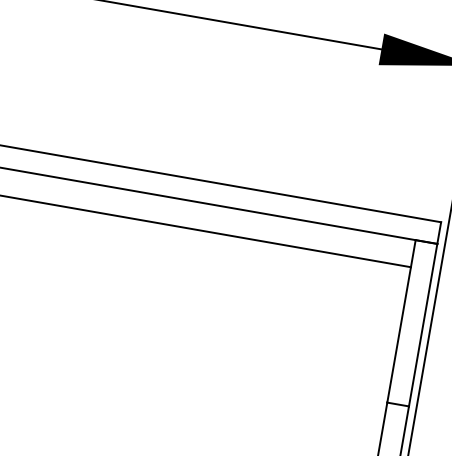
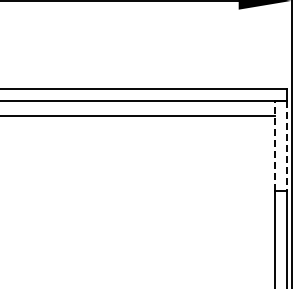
line: (402, 320) -> (275, 145), solid -> dashed
line: (423, 325) -> (287, 146), solid -> dashed

